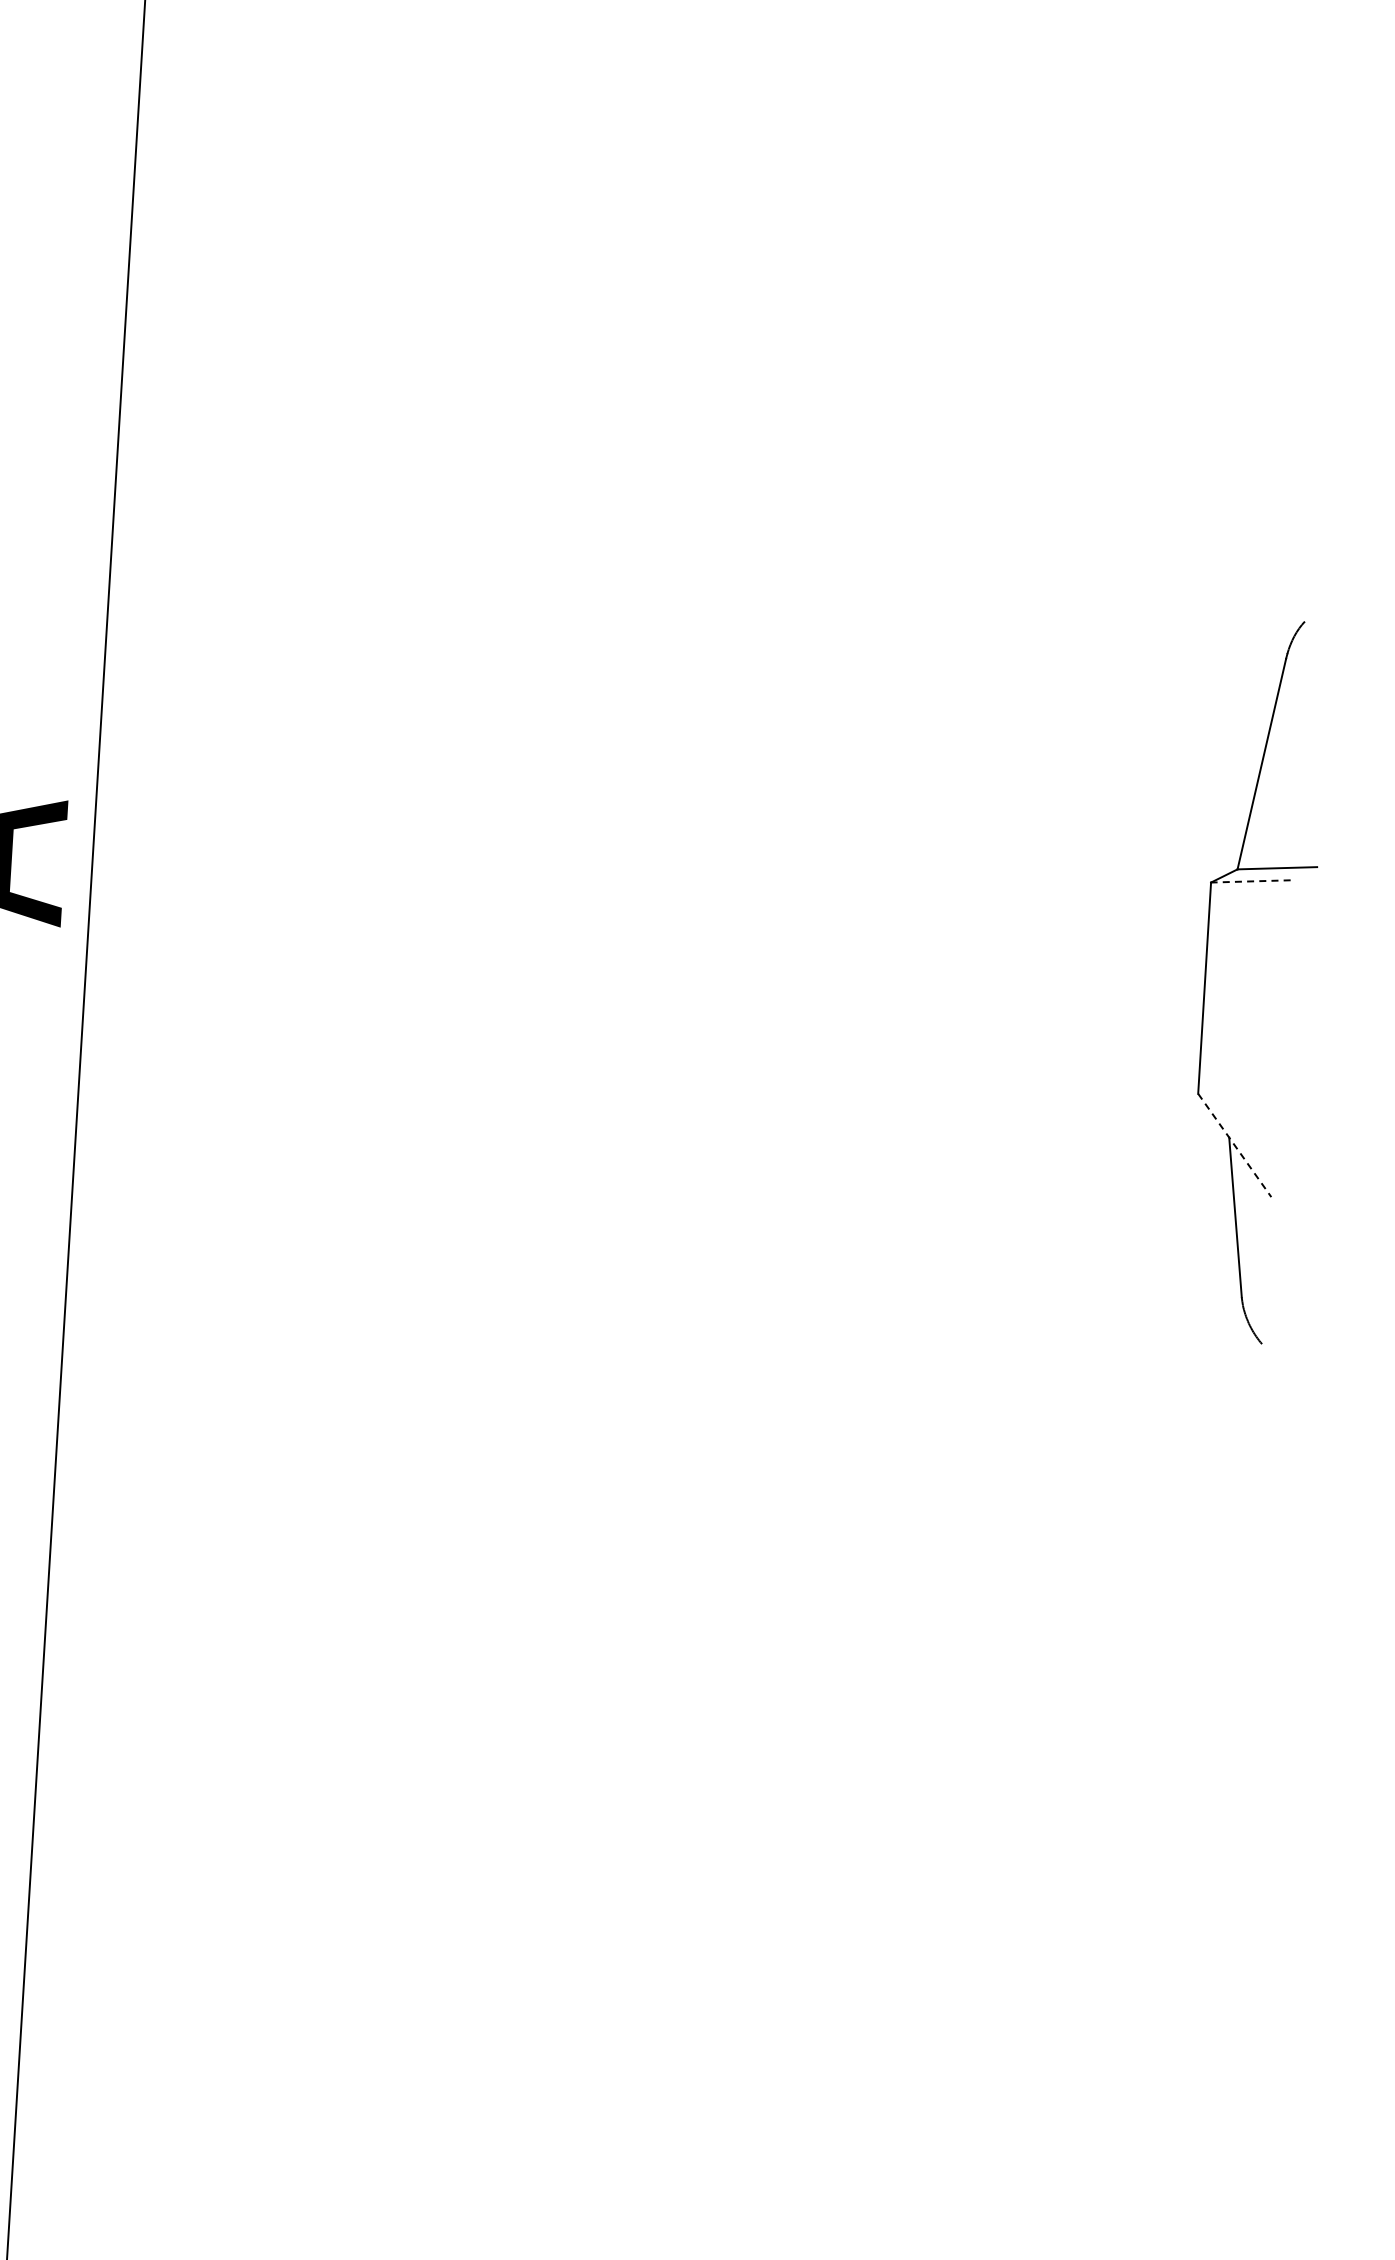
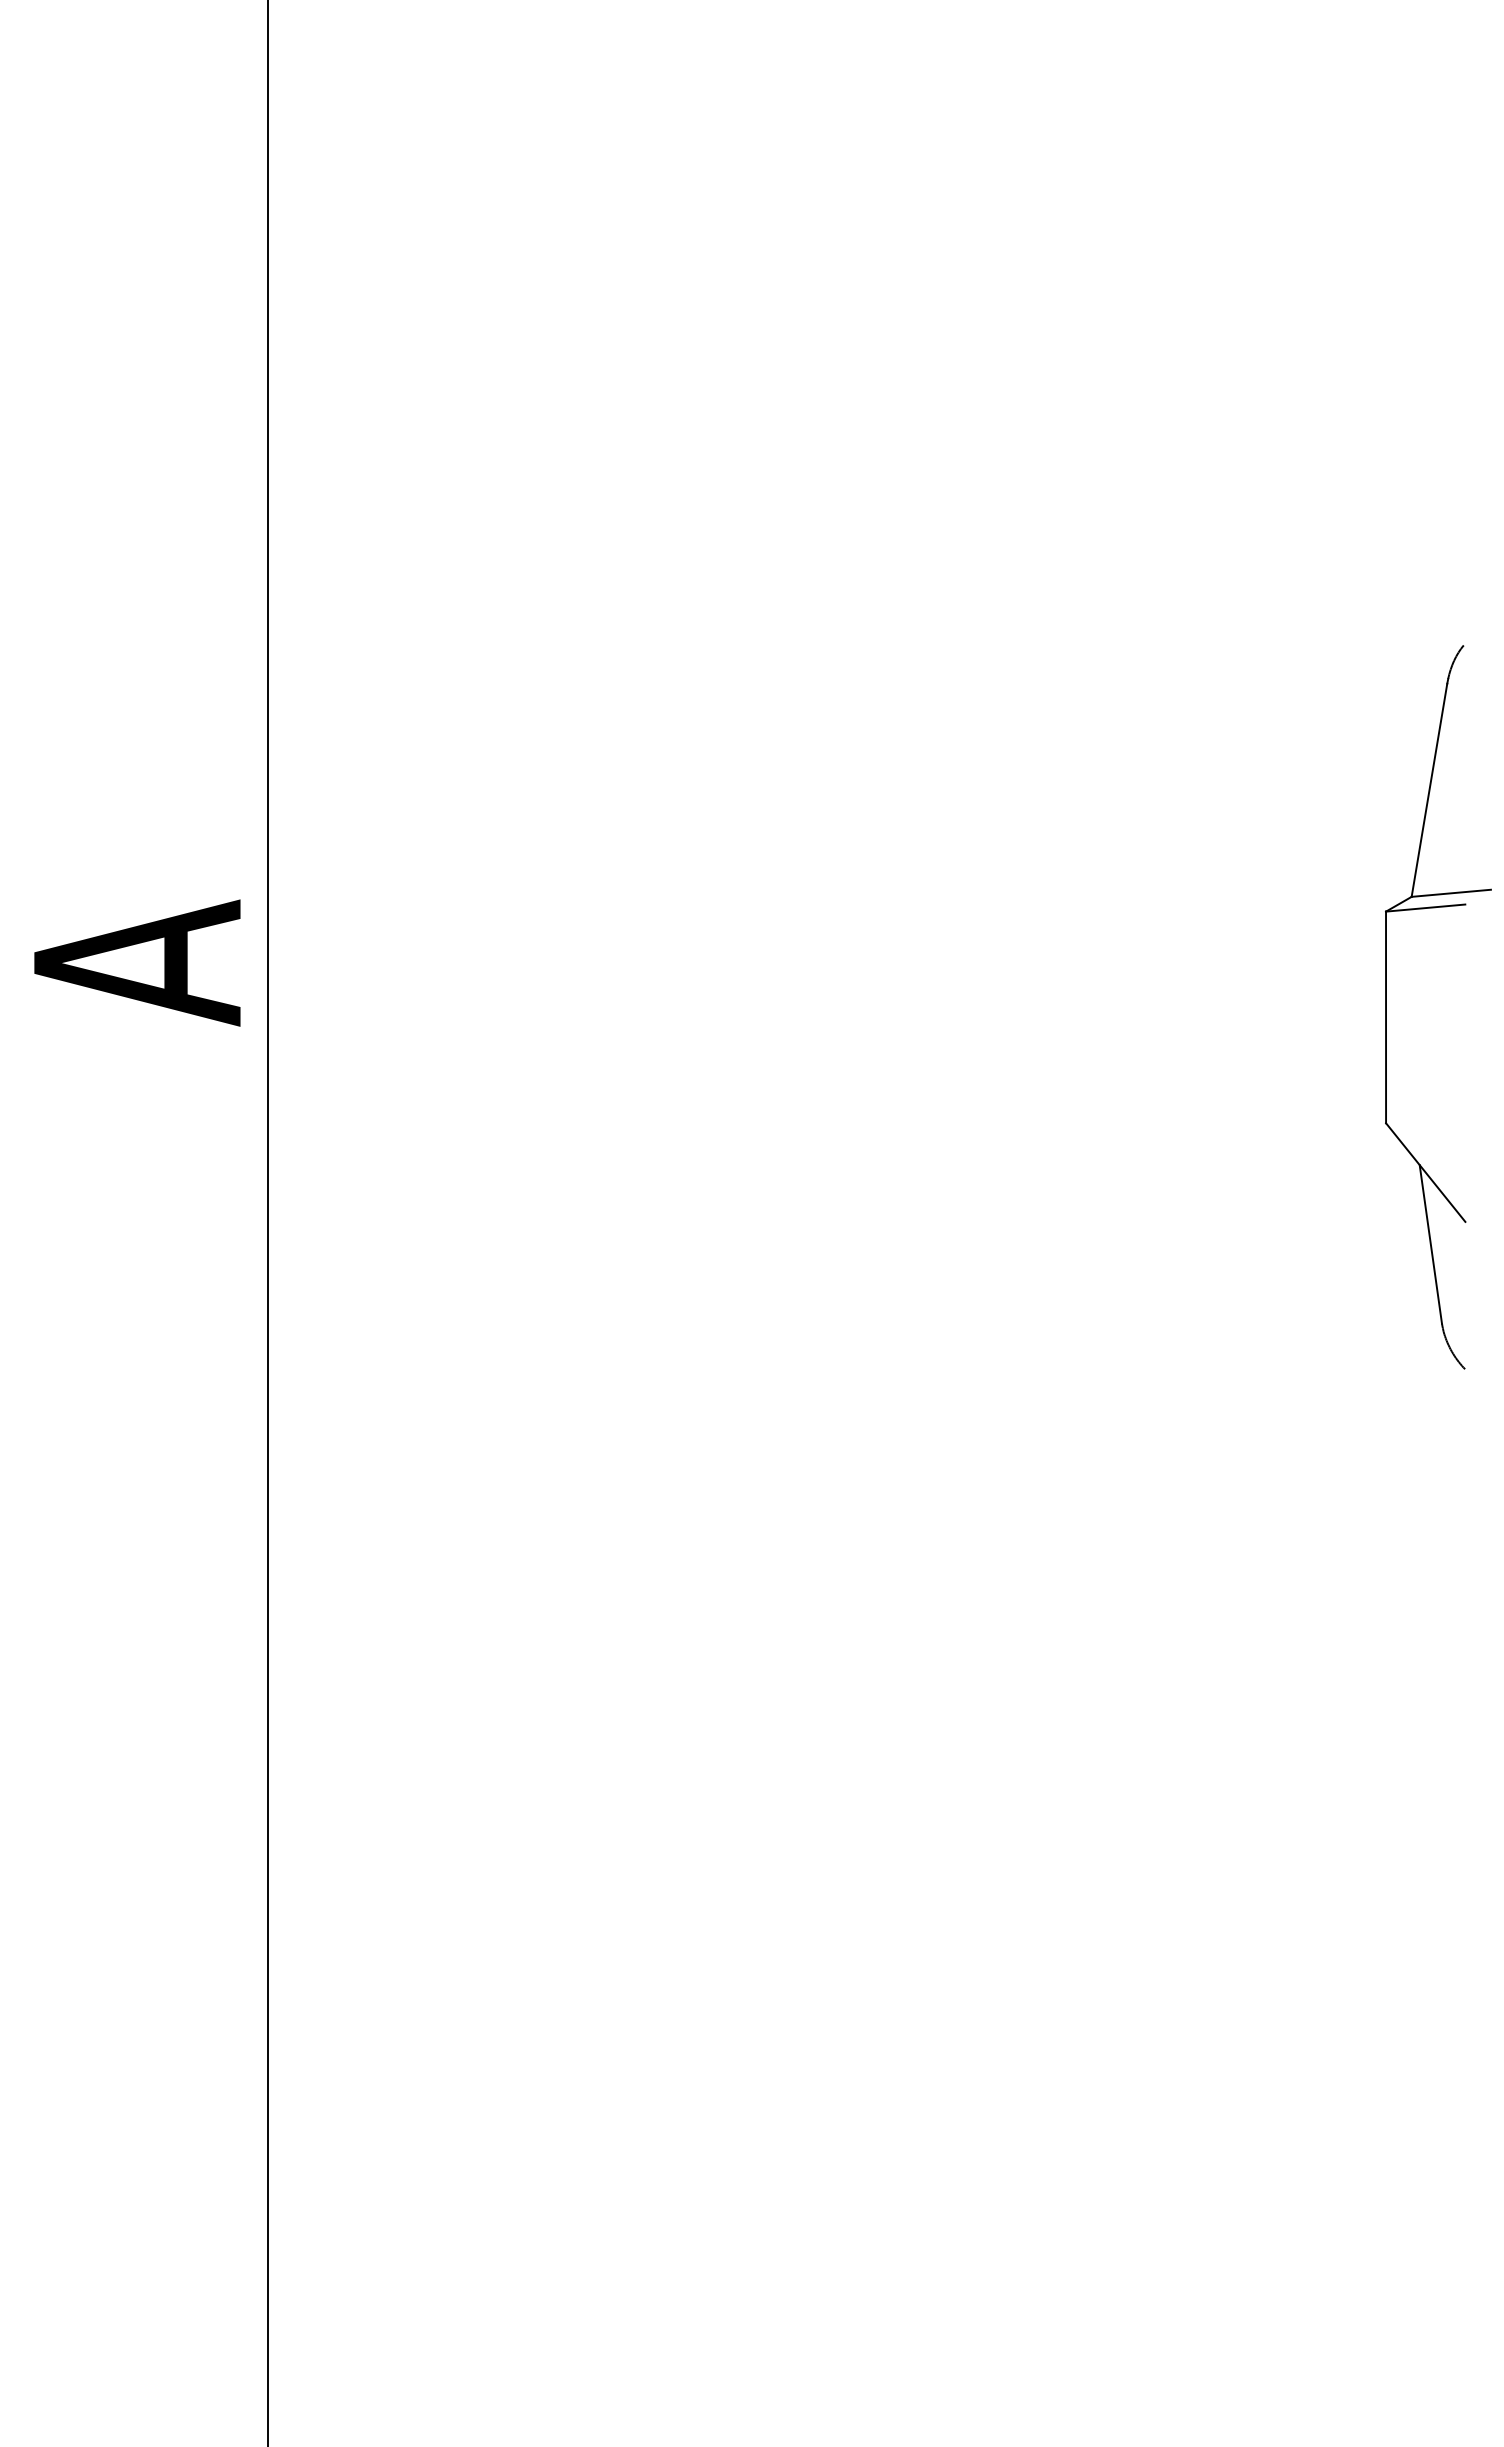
line: (1250, 881) -> (1425, 908), dashed -> solid
line: (1235, 1145) -> (1426, 1172), dashed -> solid

